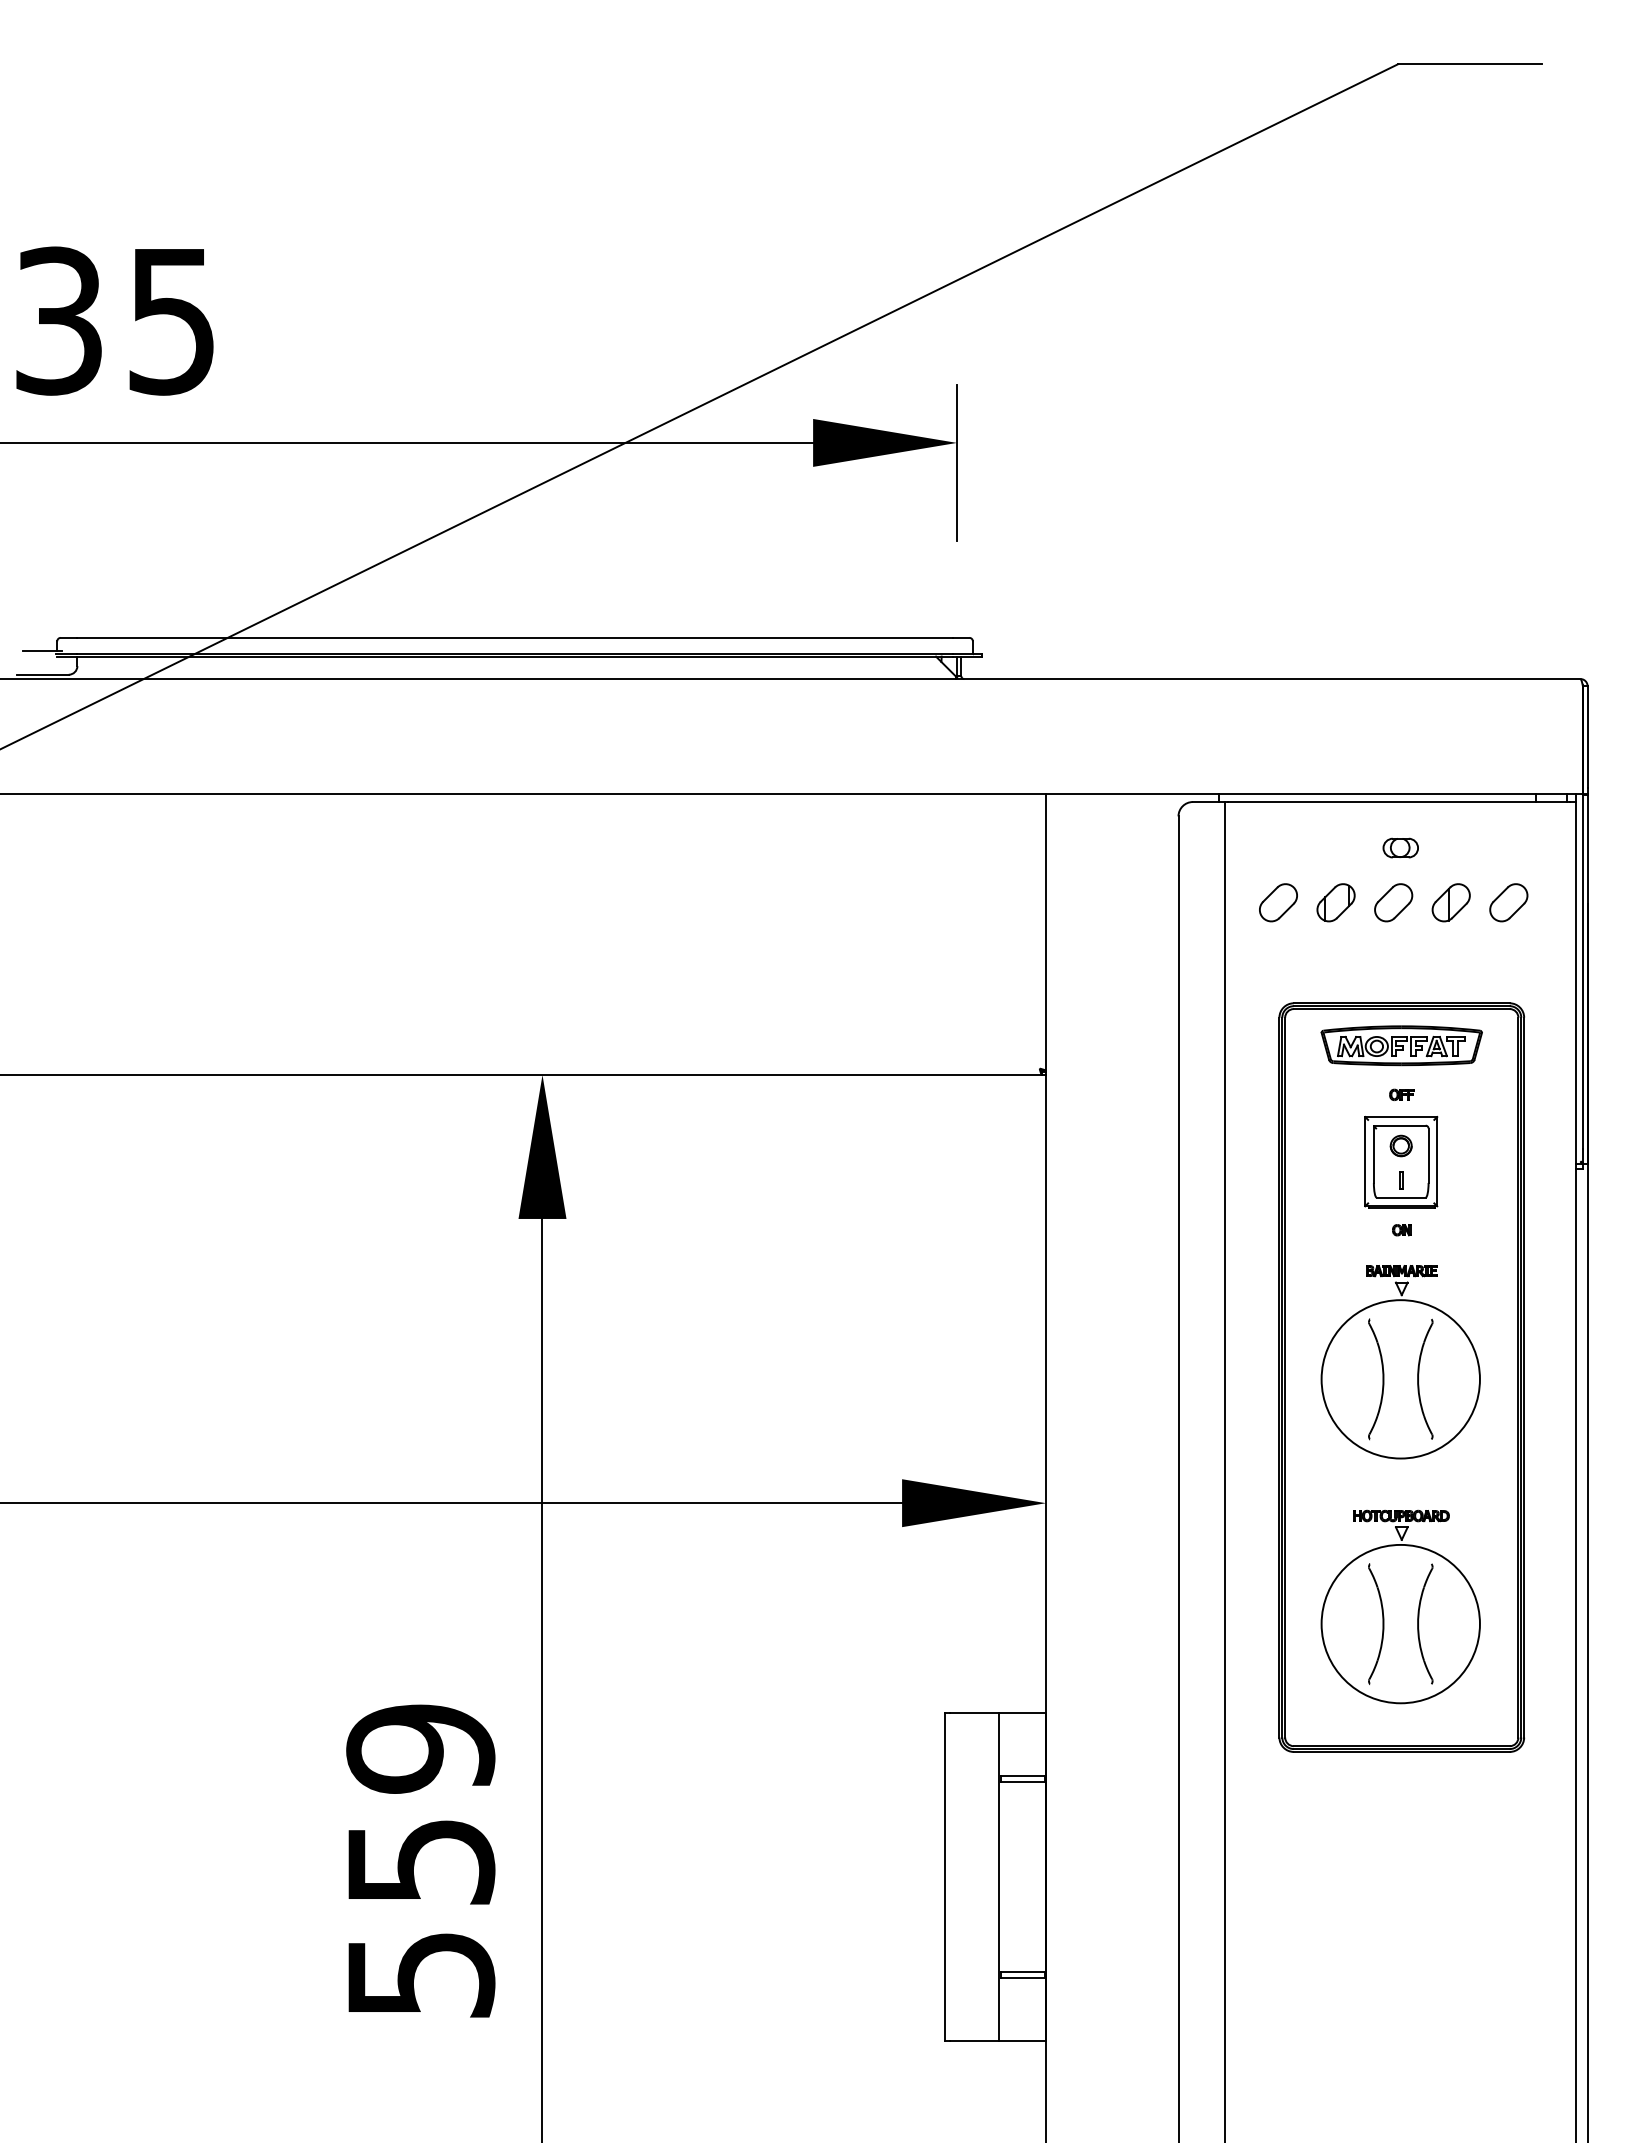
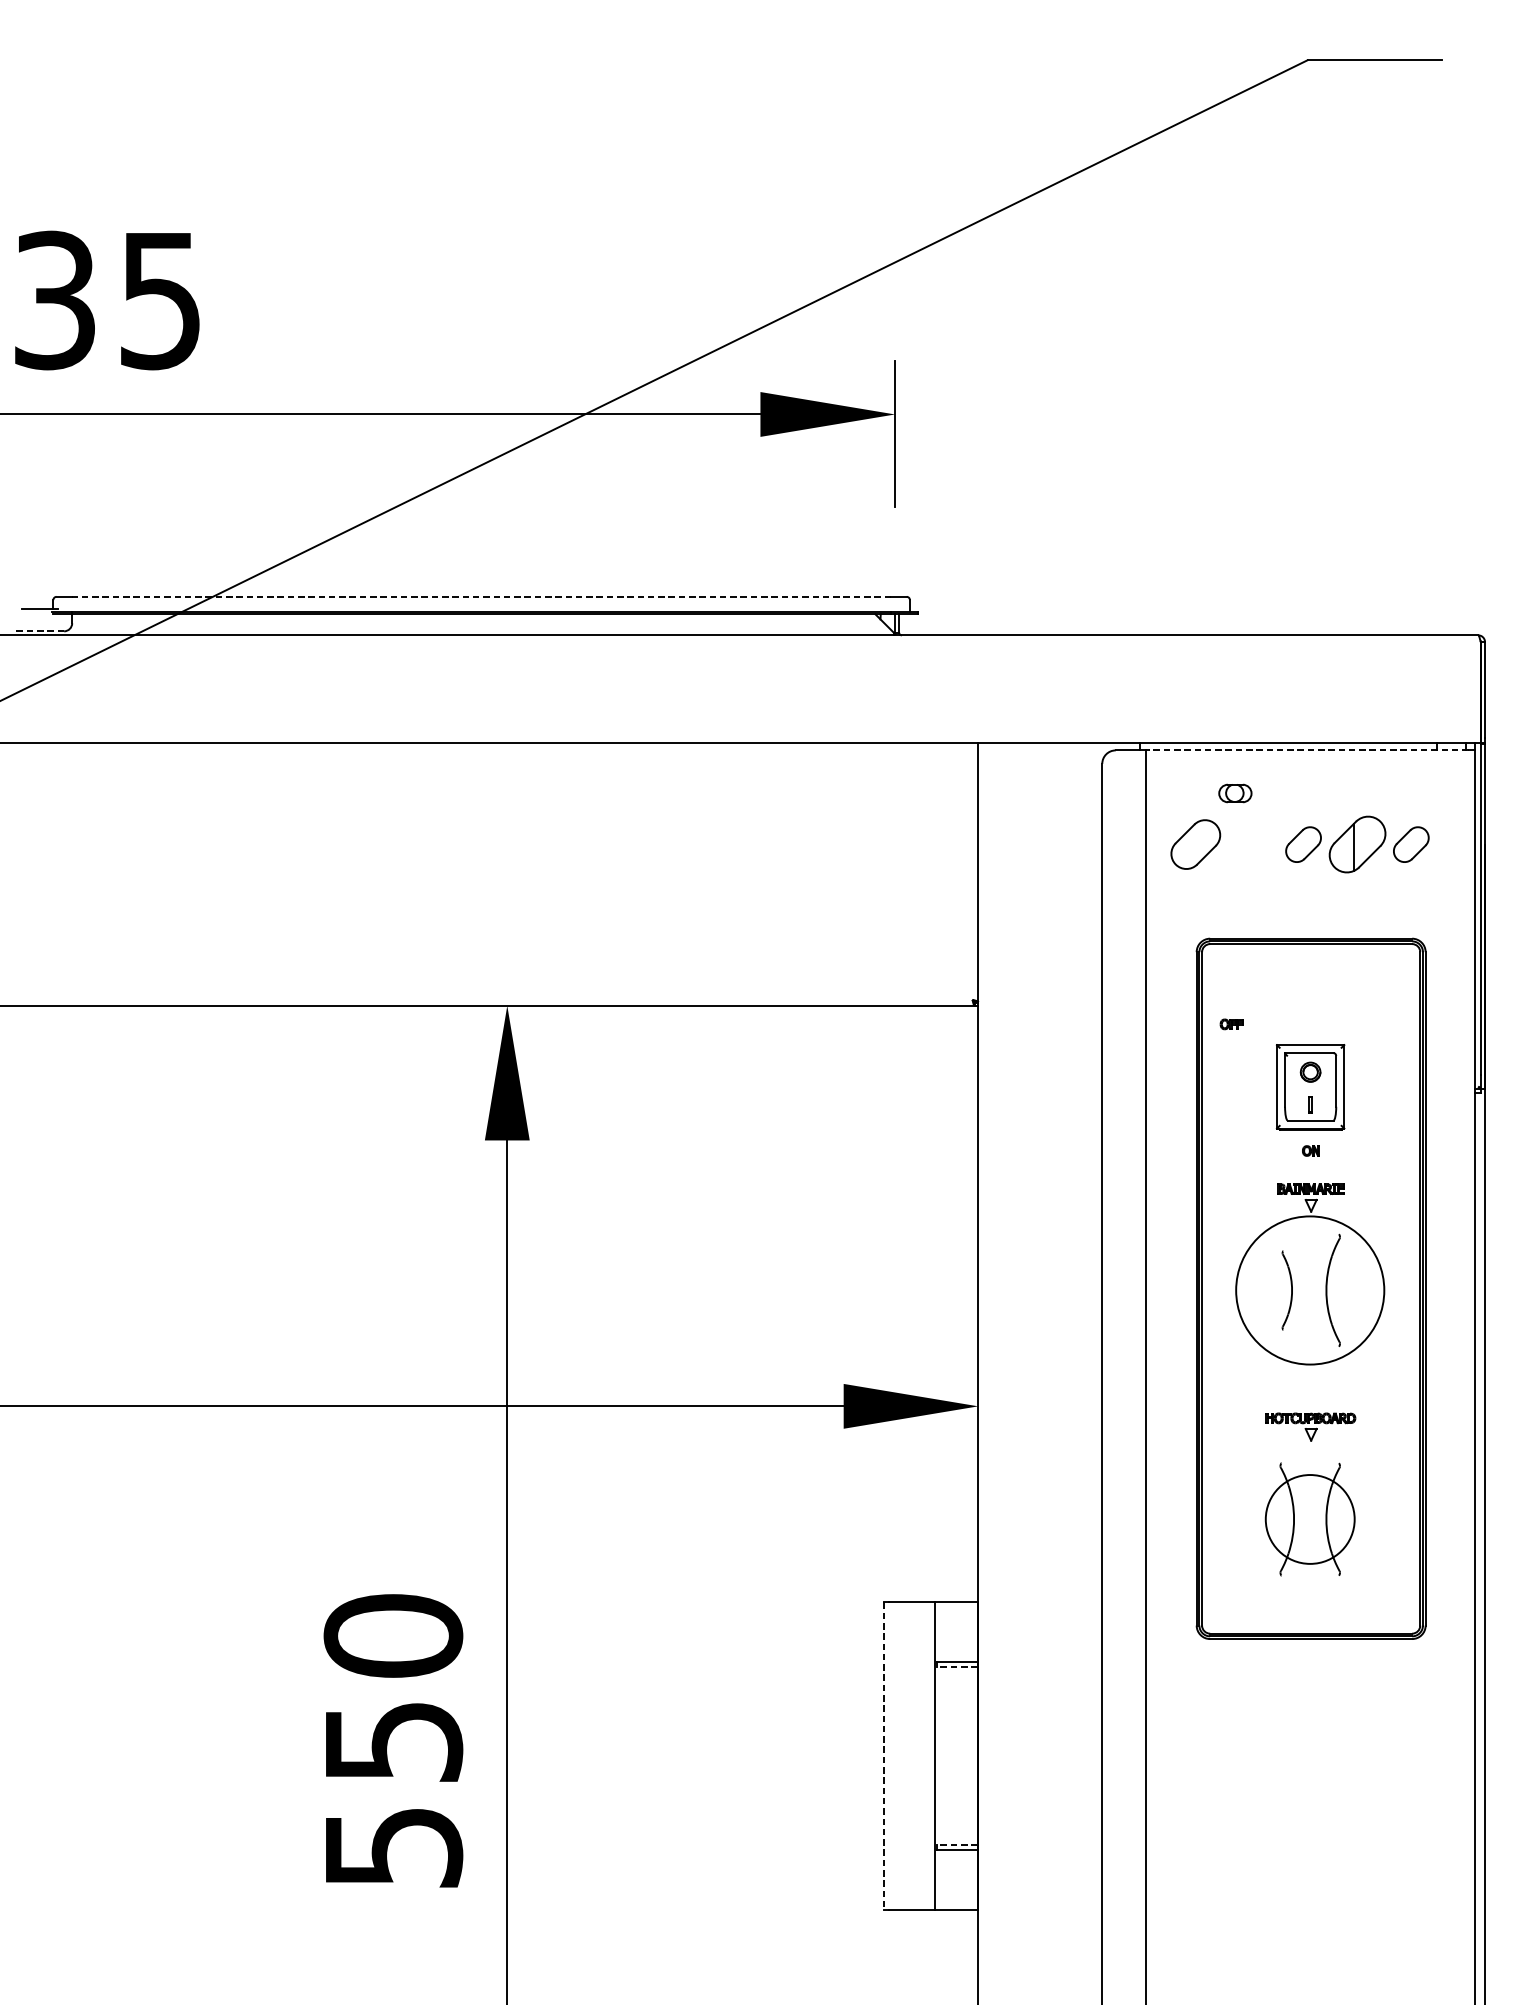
line: (515, 637) -> (482, 596), solid -> dashed
line: (42, 674) -> (39, 631), solid -> dashed
line: (1398, 802) -> (1308, 750), solid -> dashed
part: (1400, 847) -> (1235, 792), moved
part: (1278, 902) -> (1195, 844), size x1.4
part: (1335, 902) -> (1249, 844), removed
part: (1450, 902) -> (1356, 844), size x1.6
part: (1401, 1045) -> (1310, 978), removed
part: (1401, 1094) -> (1231, 1024), moved
part: (1376, 1379) -> (1287, 1290), size x0.7
circle: (1400, 1623) -> (1309, 1518), size x0.6
text: (420, 1748) -> (393, 1635), 559 -> 550
line: (1023, 1781) -> (957, 1666), solid -> dashed
line: (944, 1877) -> (883, 1756), solid -> dashed
line: (1023, 1971) -> (957, 1844), solid -> dashed

